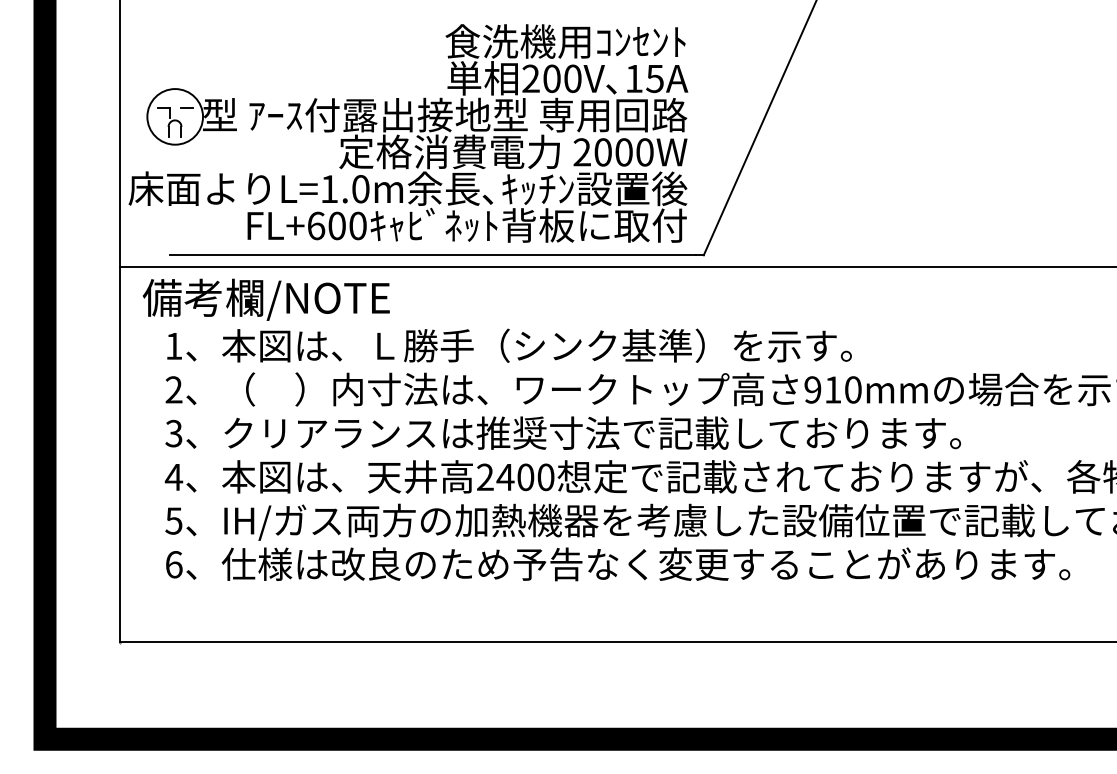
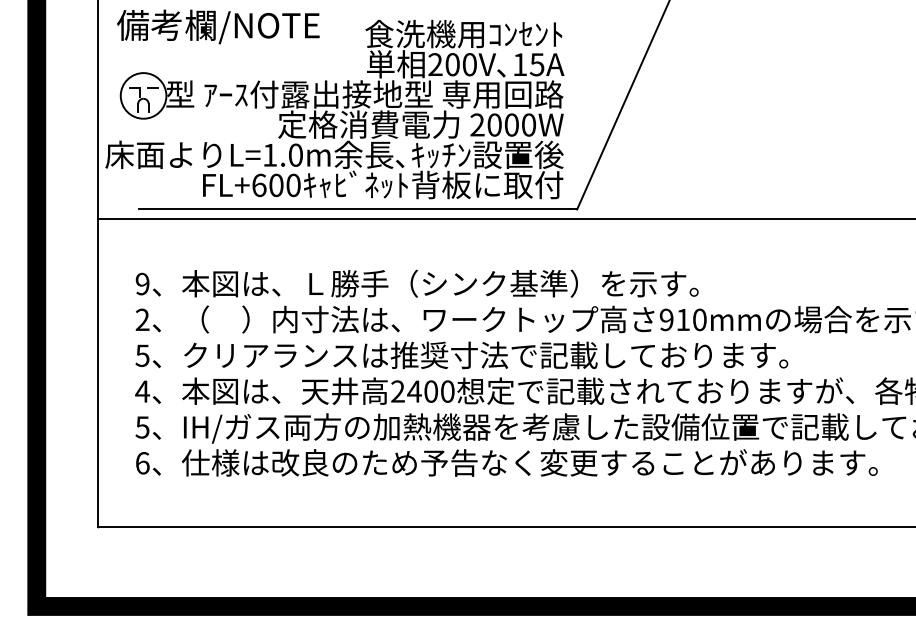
text: (265, 299) -> (217, 26), moved
text: (173, 346) -> (142, 284), 1 -> 9
text: (173, 432) -> (142, 354), 3 -> 5

